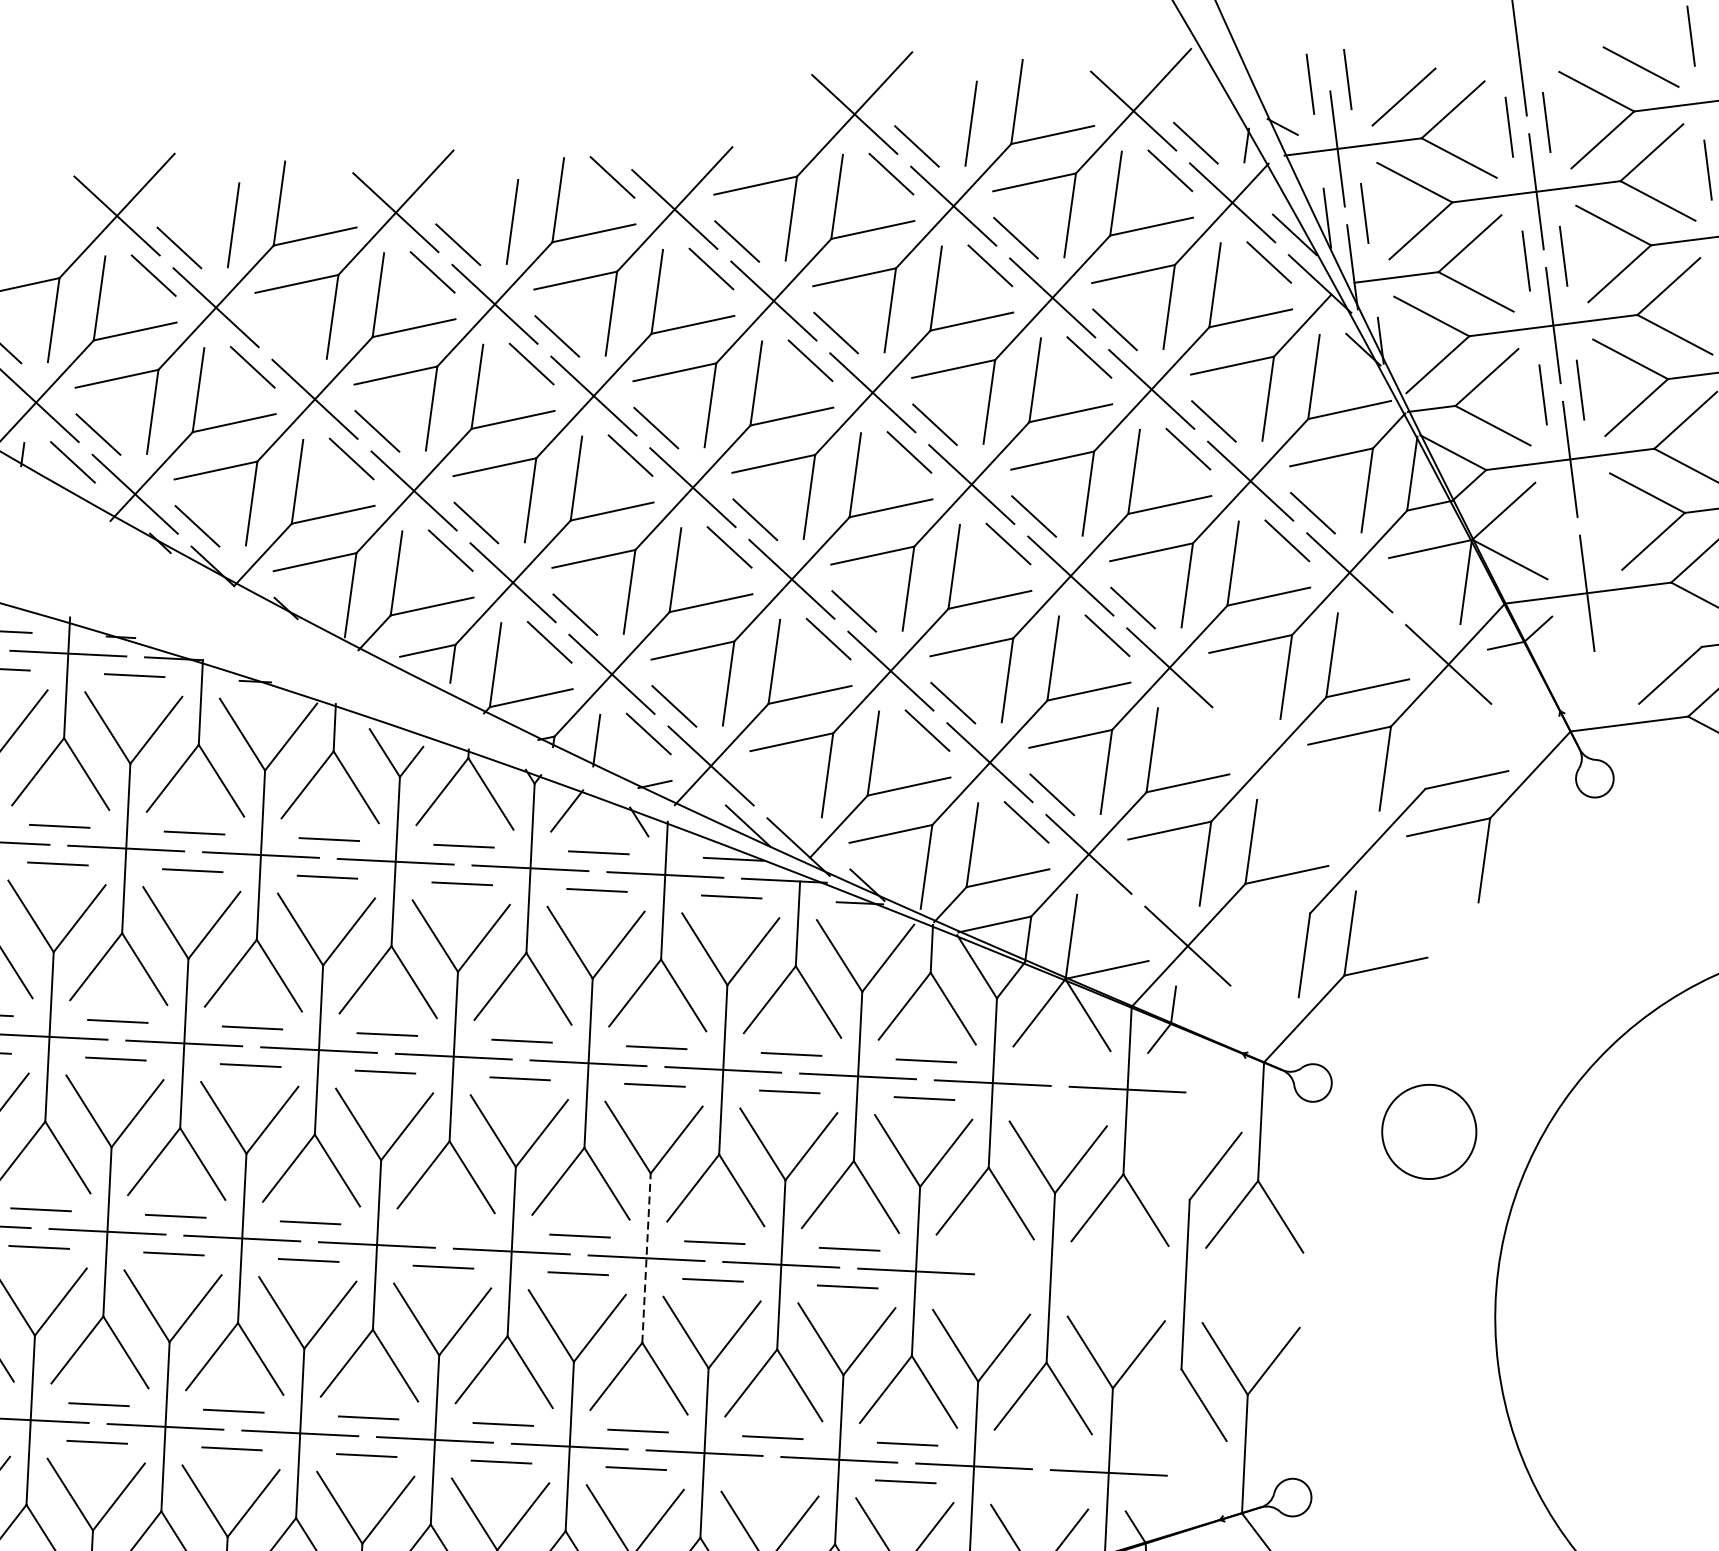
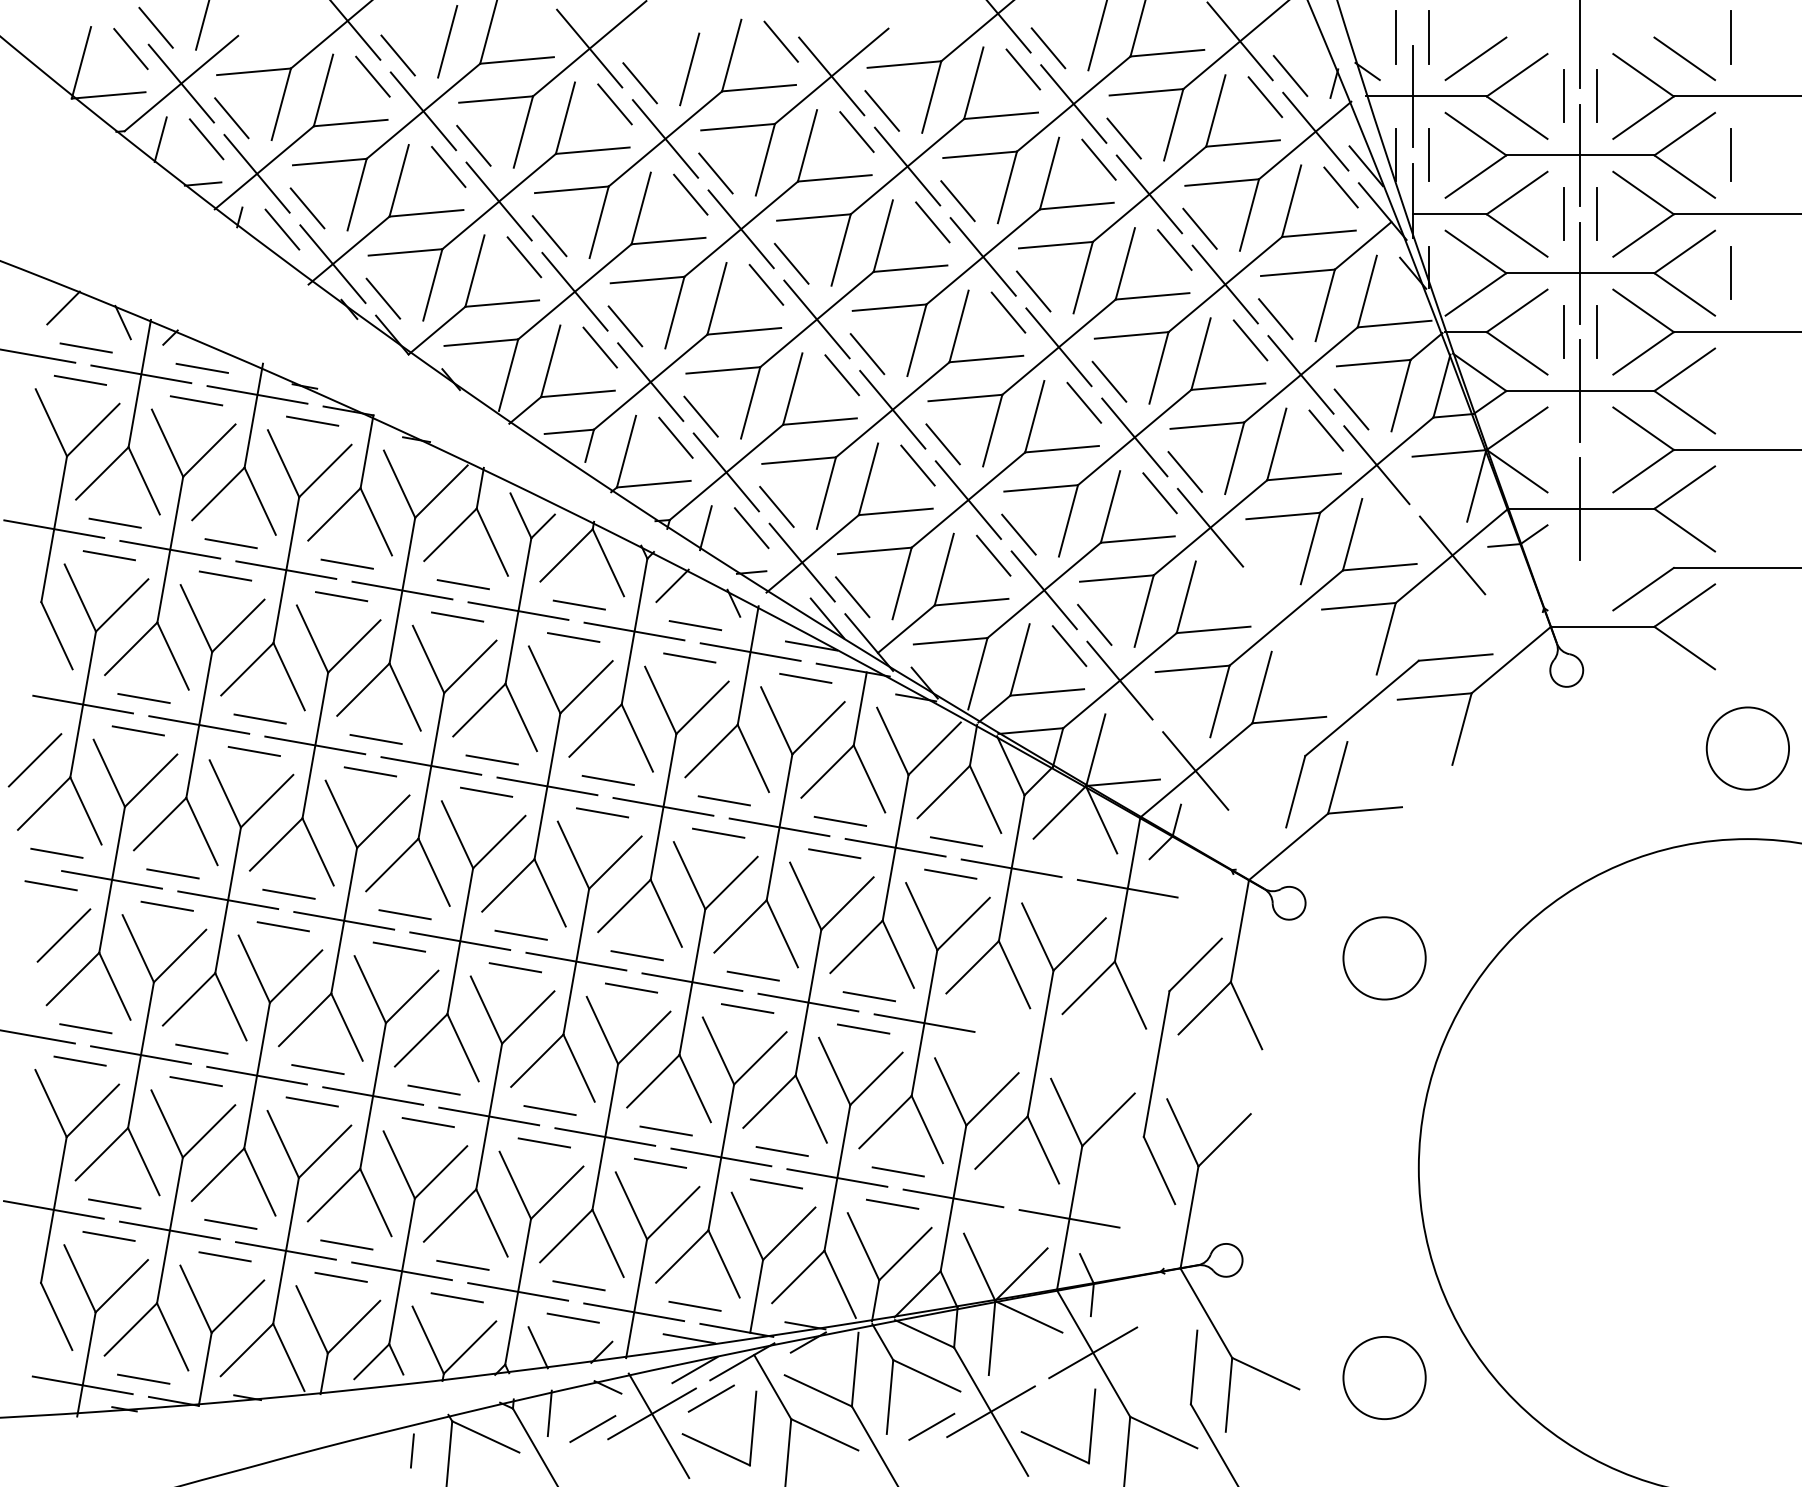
line: (277, 339) -> (473, 145), added
line: (773, 798) -> (852, 597), added
line: (444, 1228) -> (520, 934), added
line: (646, 1257) -> (692, 981), dashed -> solid
line: (770, 1474) -> (776, 1183), added

